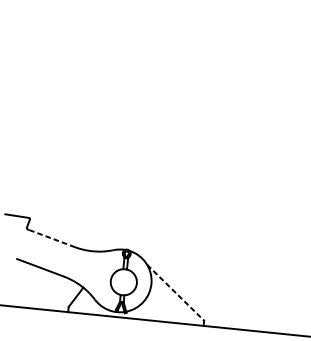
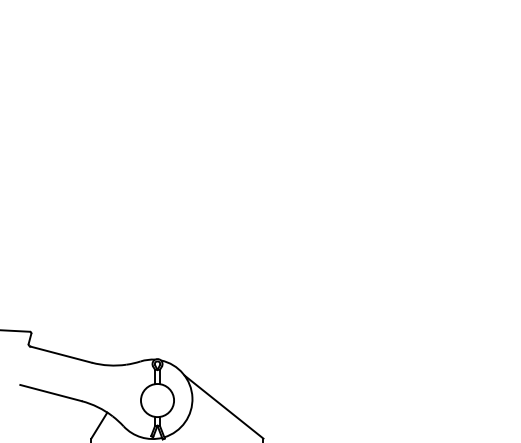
line: (51, 238) -> (61, 354), dashed -> solid
line: (175, 293) -> (224, 407), dashed -> solid

